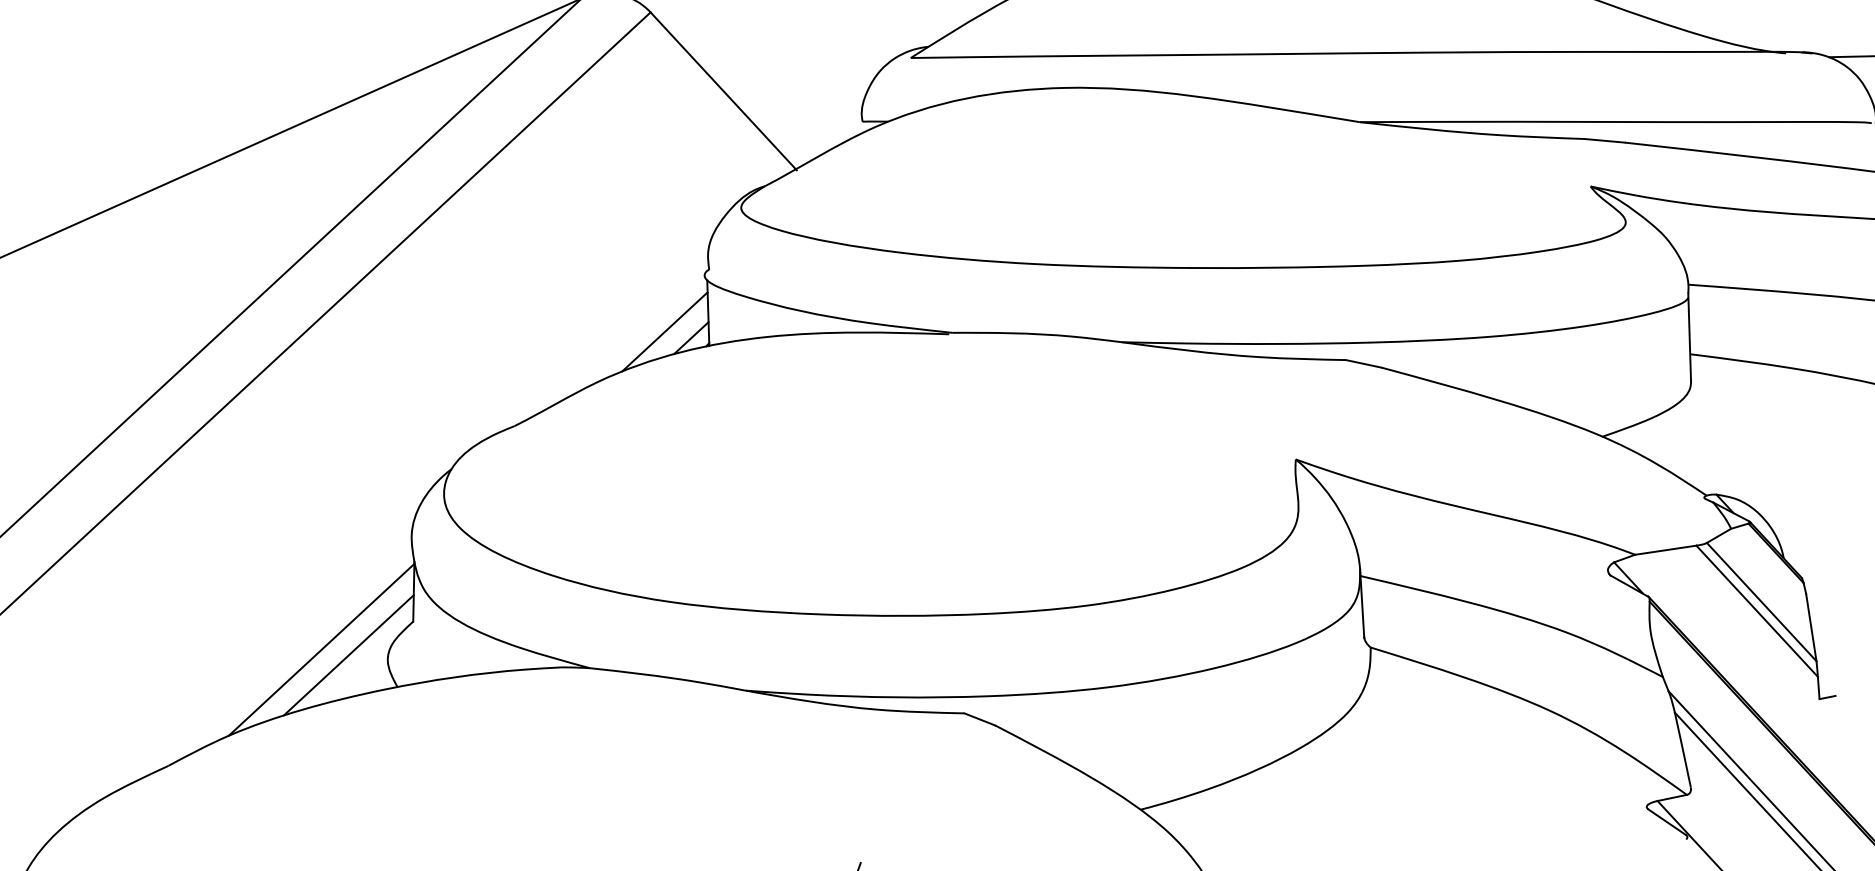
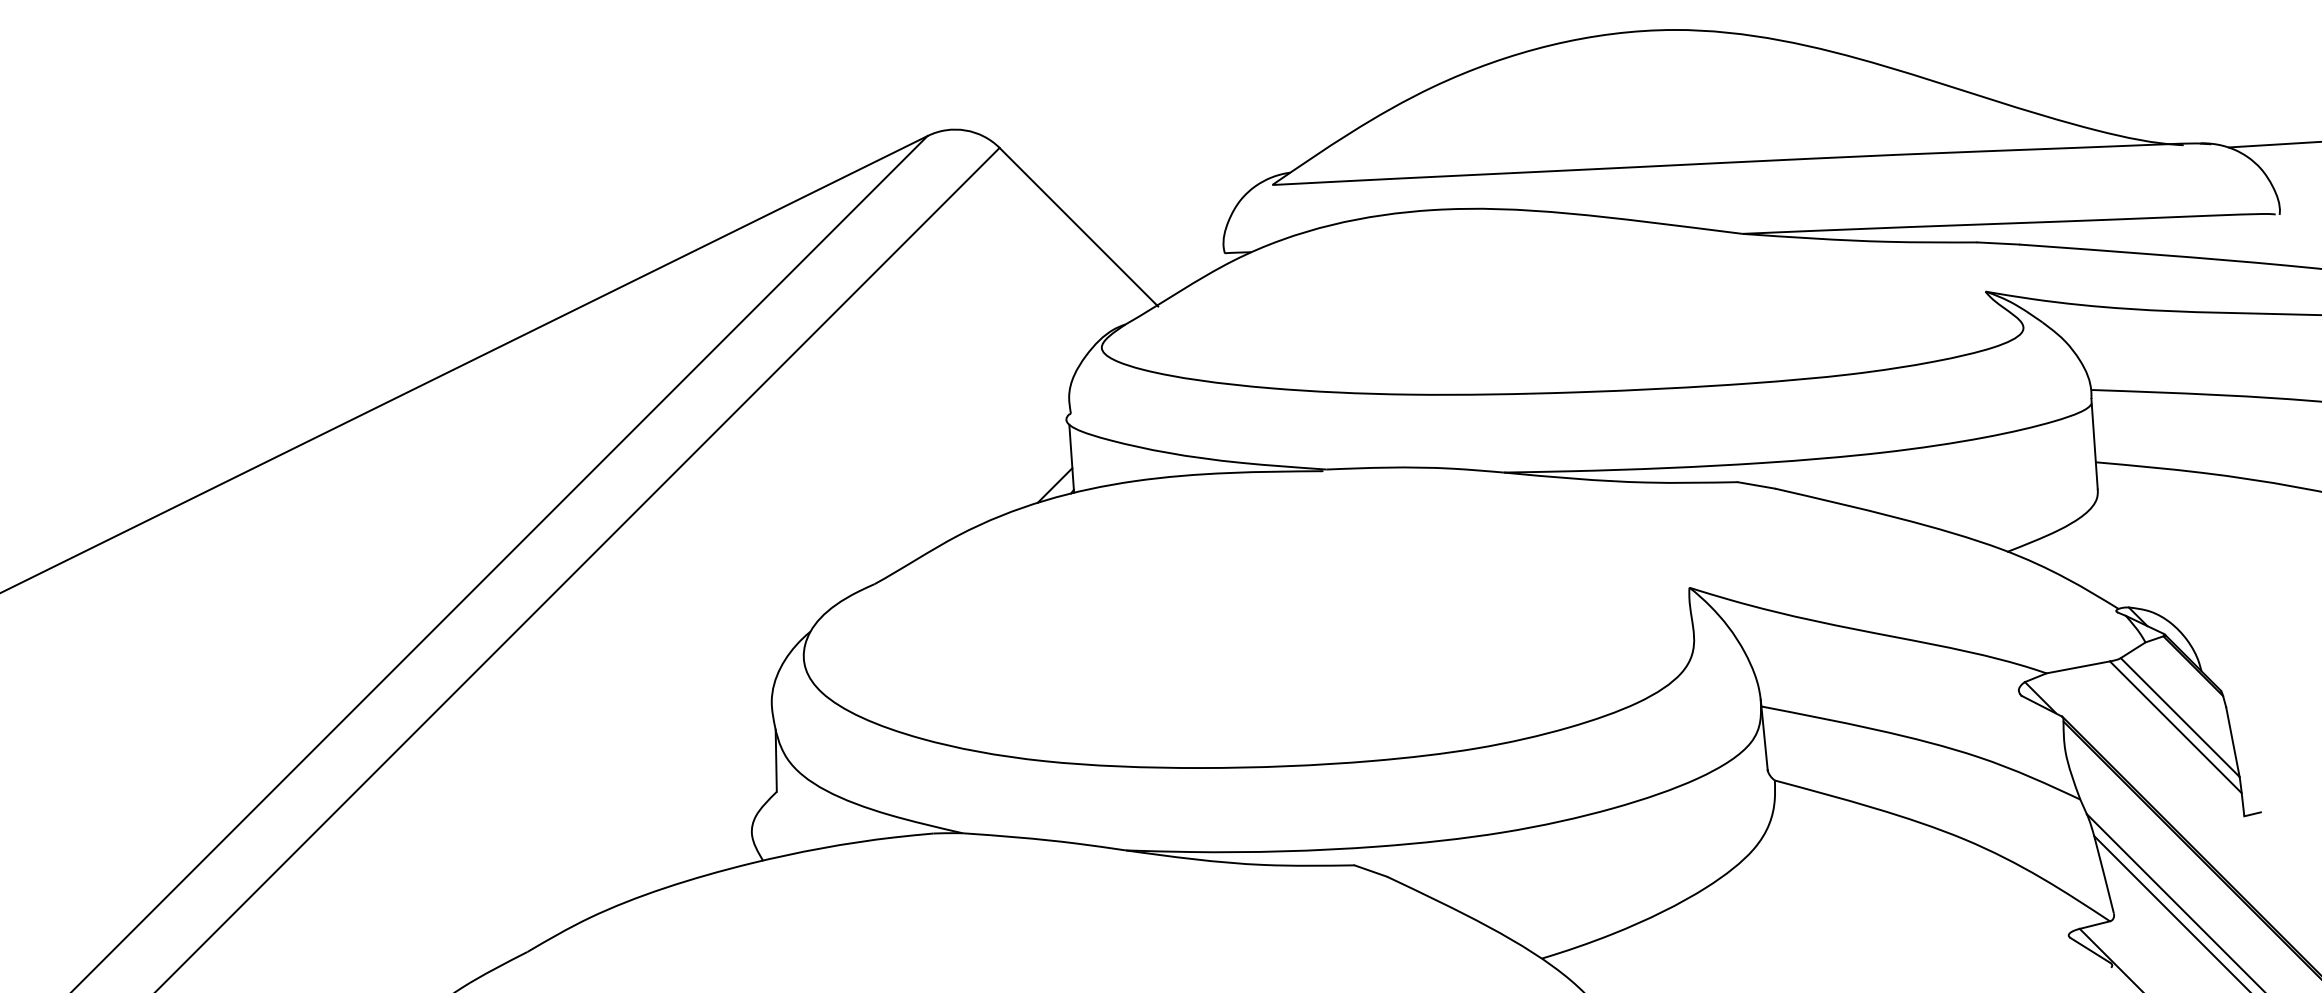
line: (665, 331) -> (1027, 479), removed
line: (321, 649) -> (682, 824), removed
line: (348, 655) -> (710, 829), removed

